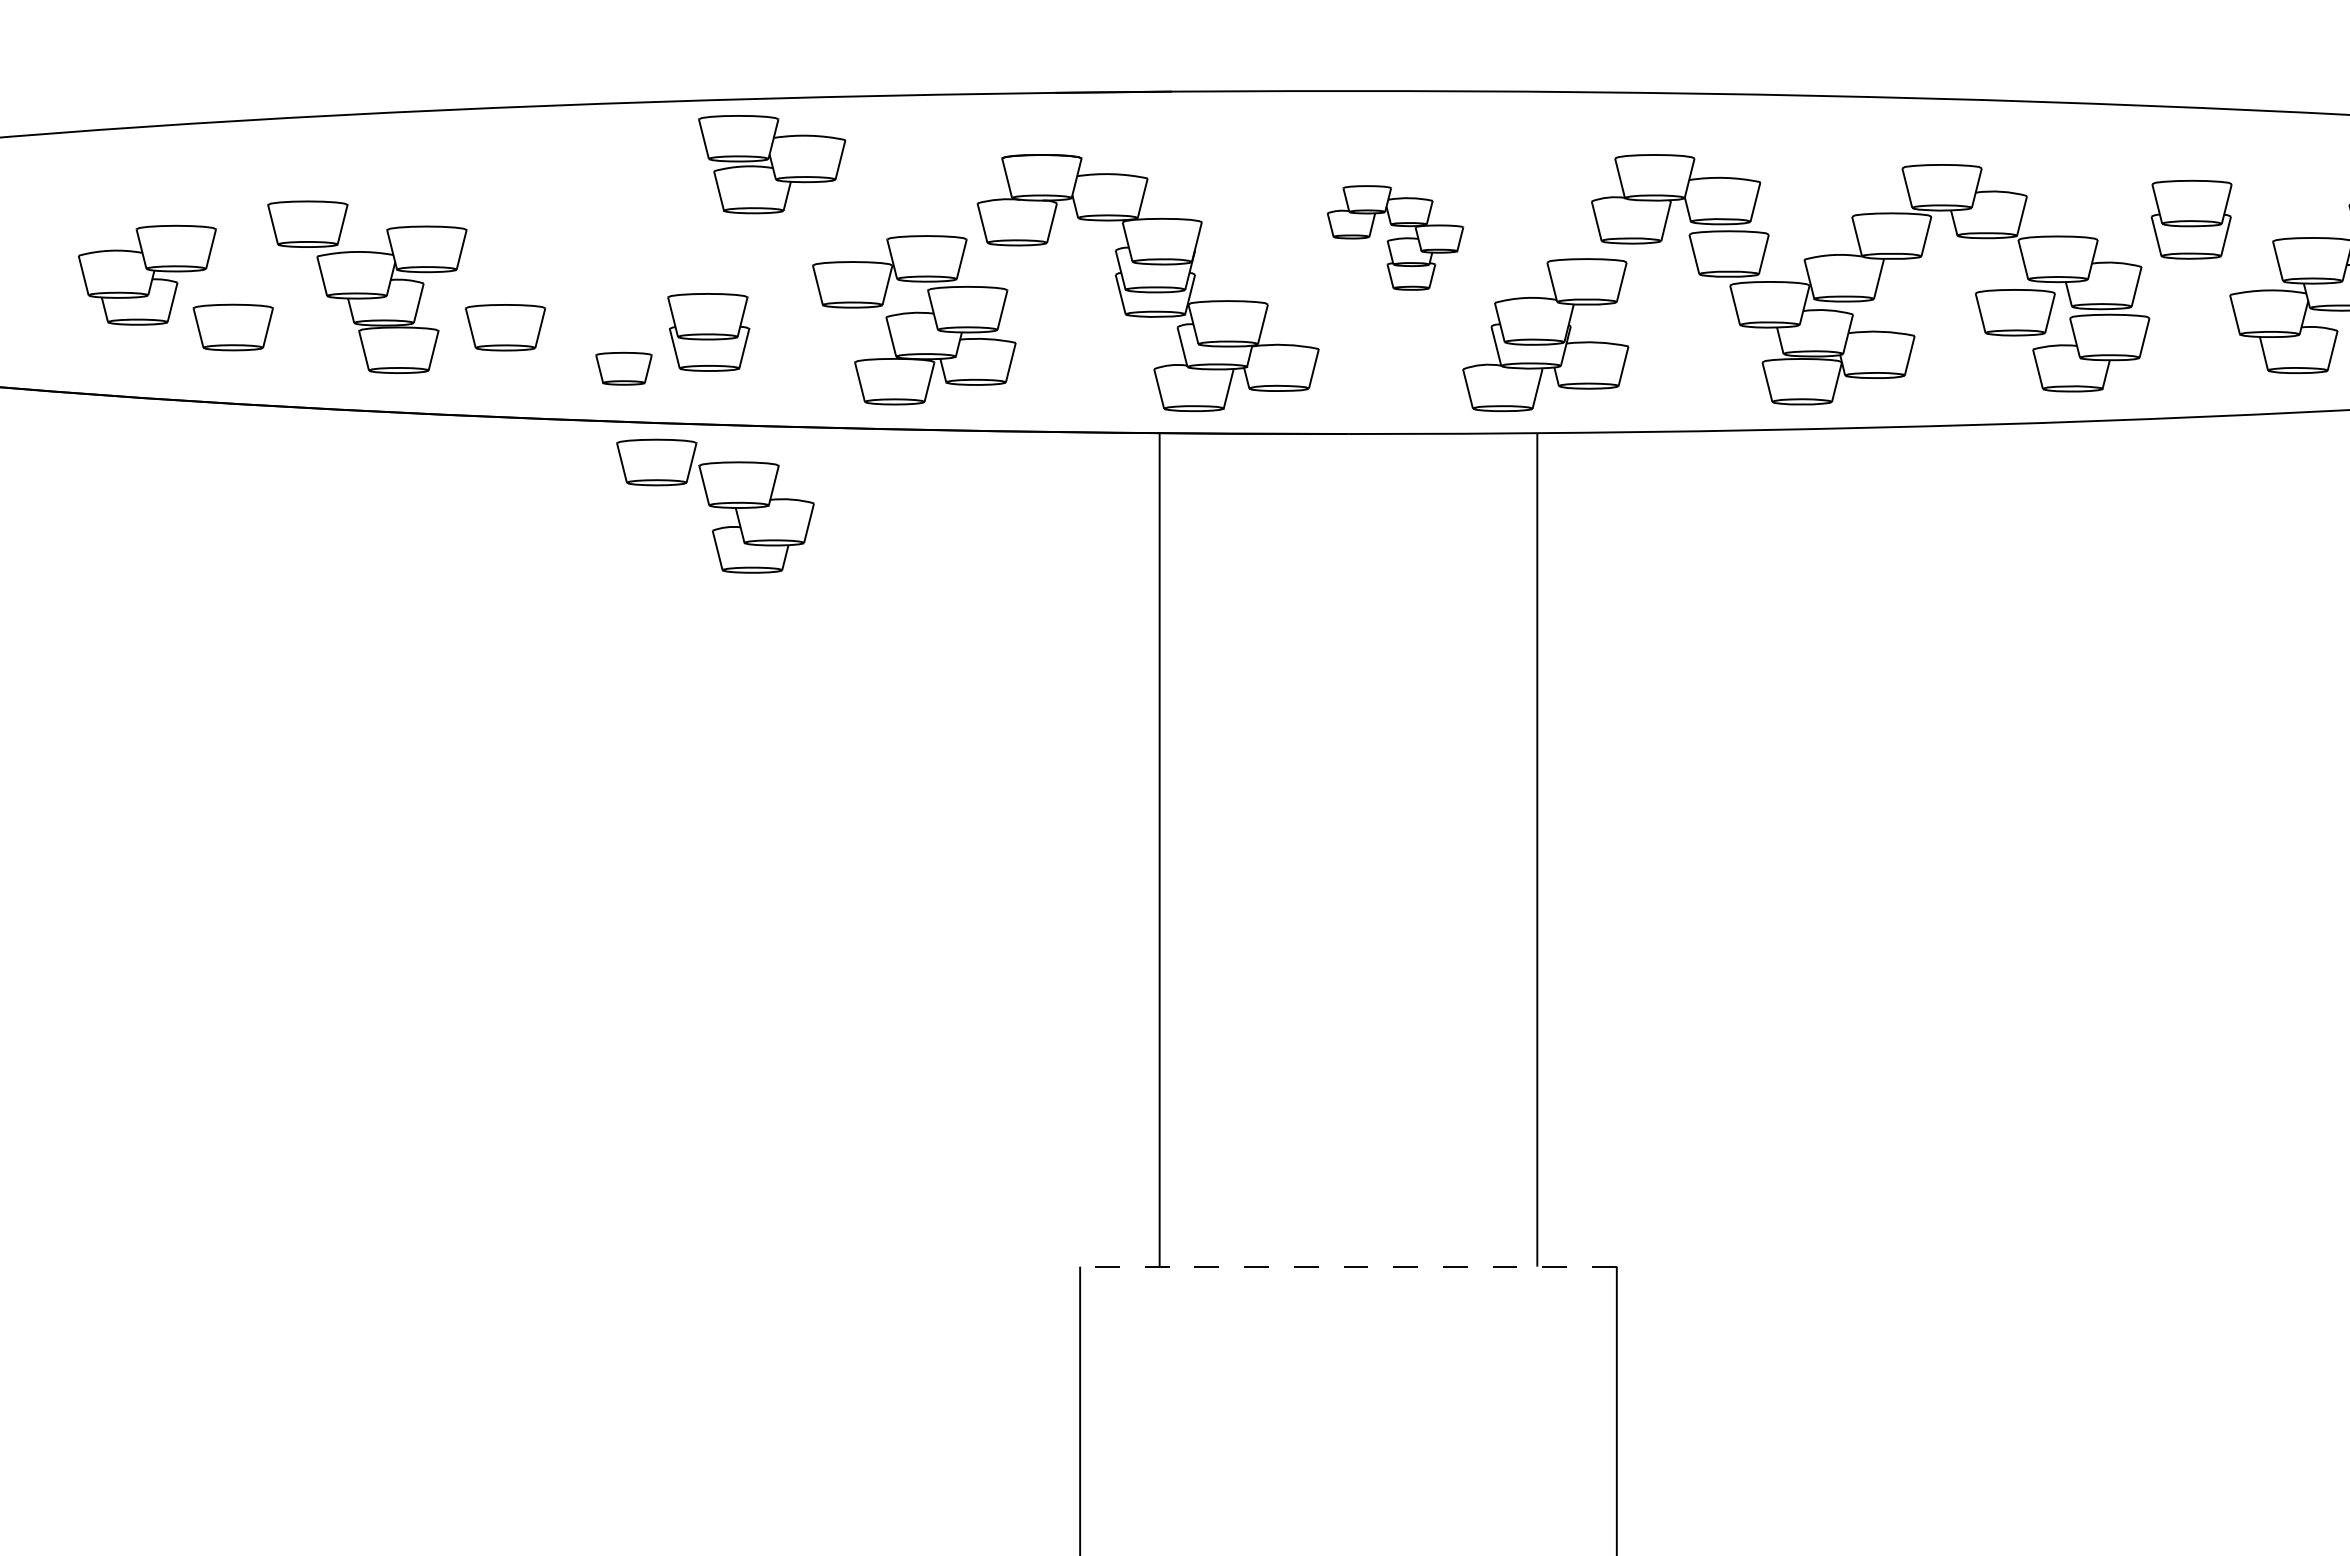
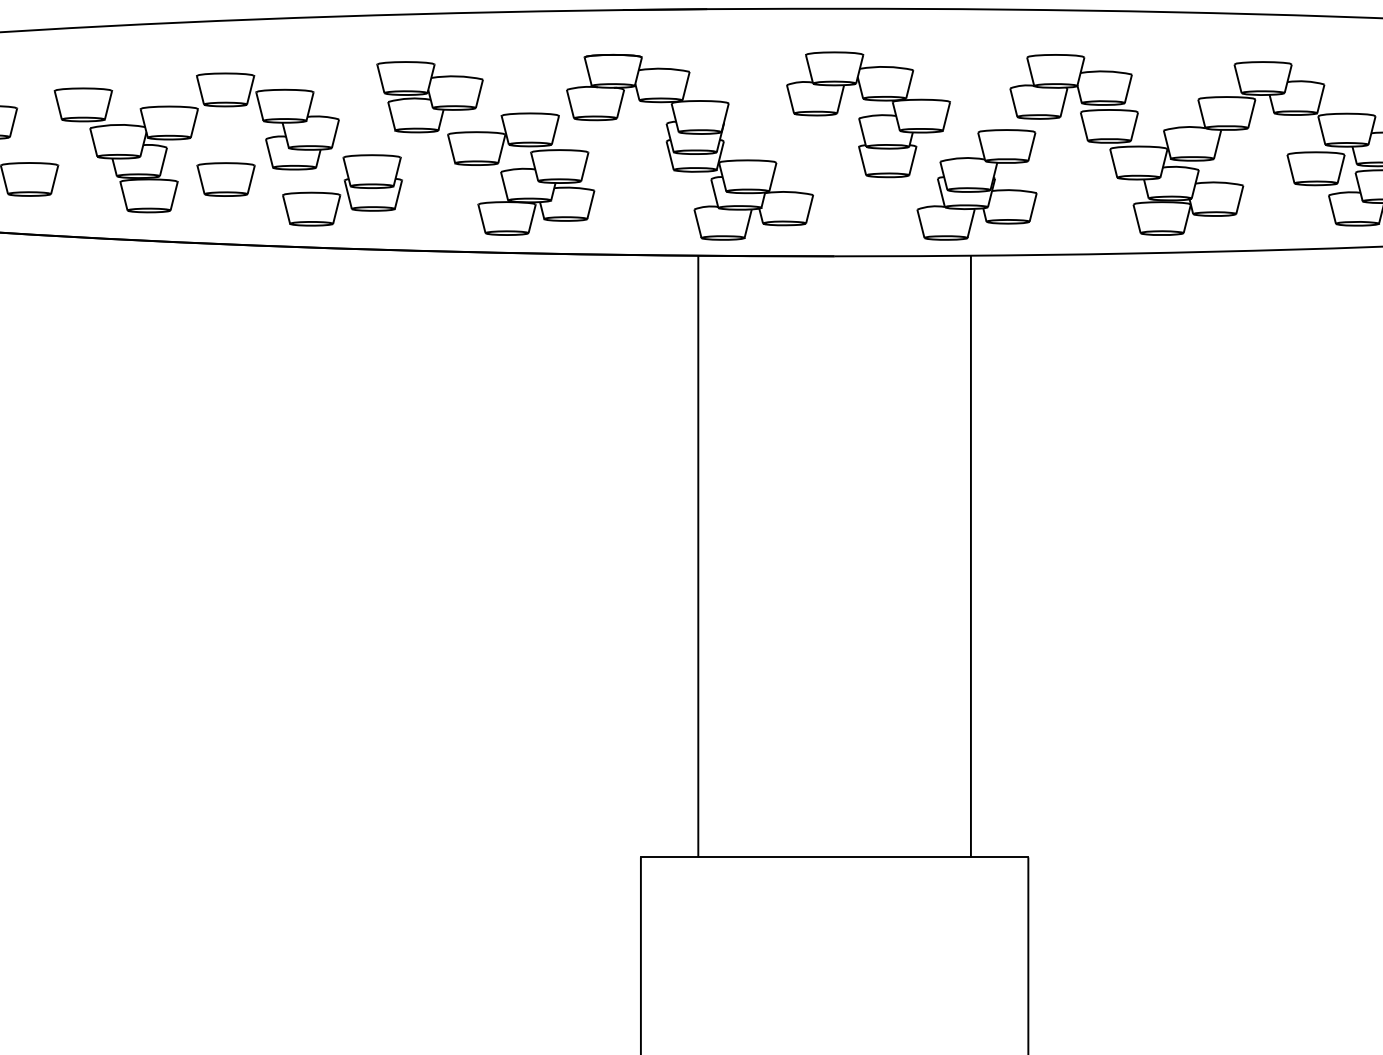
part: (772, 164) -> (430, 97), moved
part: (1395, 237) -> (868, 114), size x1.67
part: (623, 368) -> (311, 209), size x1.43
part: (715, 505) -> (267, 120), moved
line: (1347, 1266) -> (833, 857), dashed -> solid

